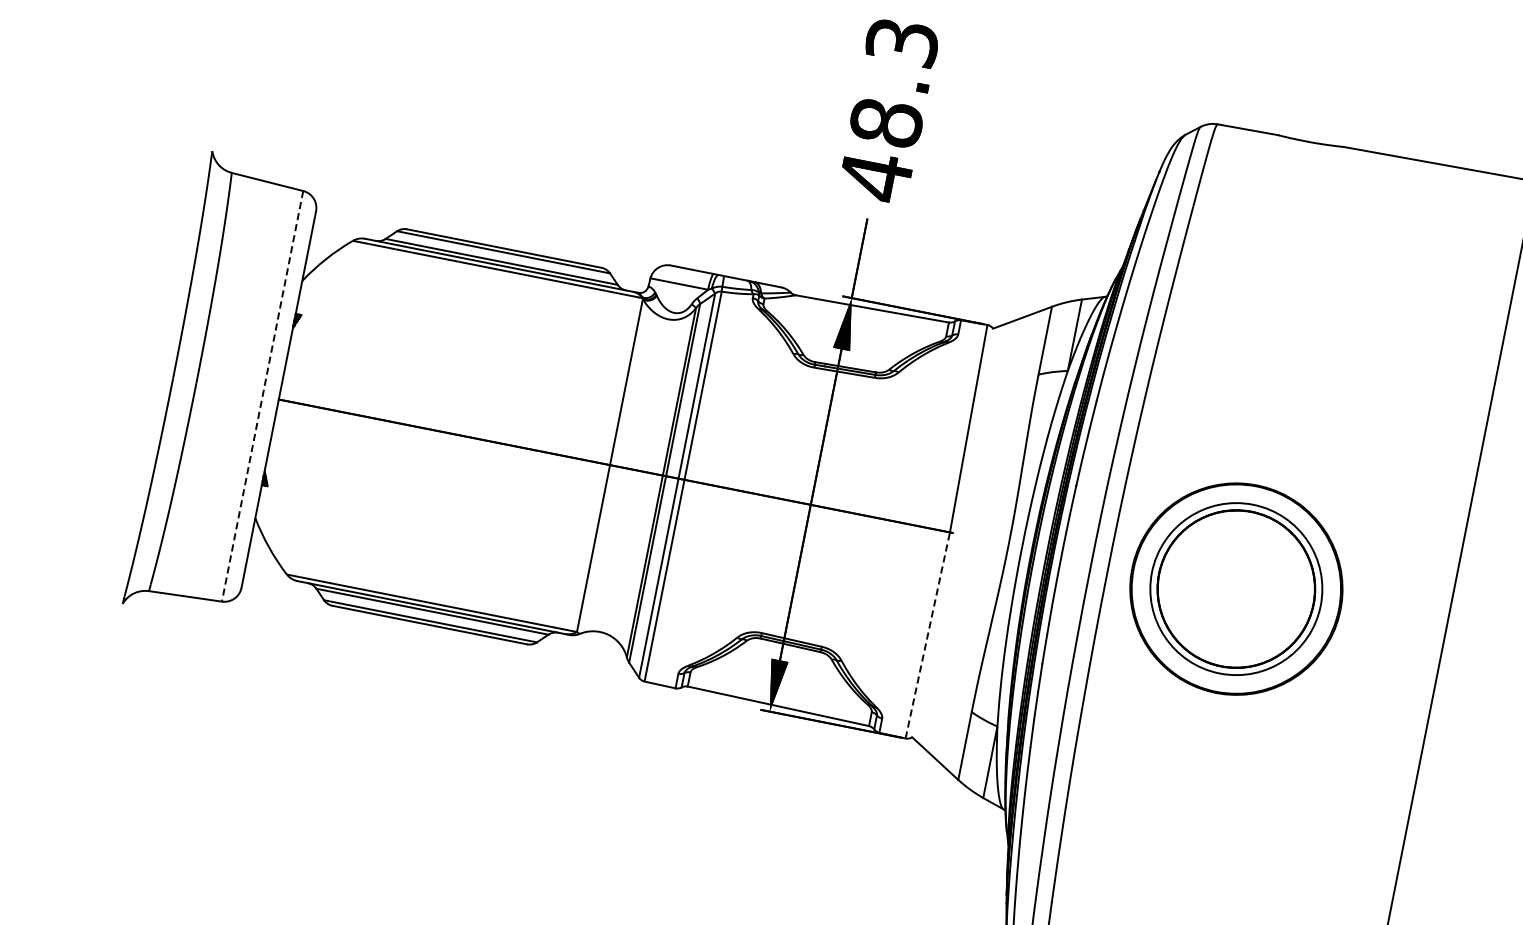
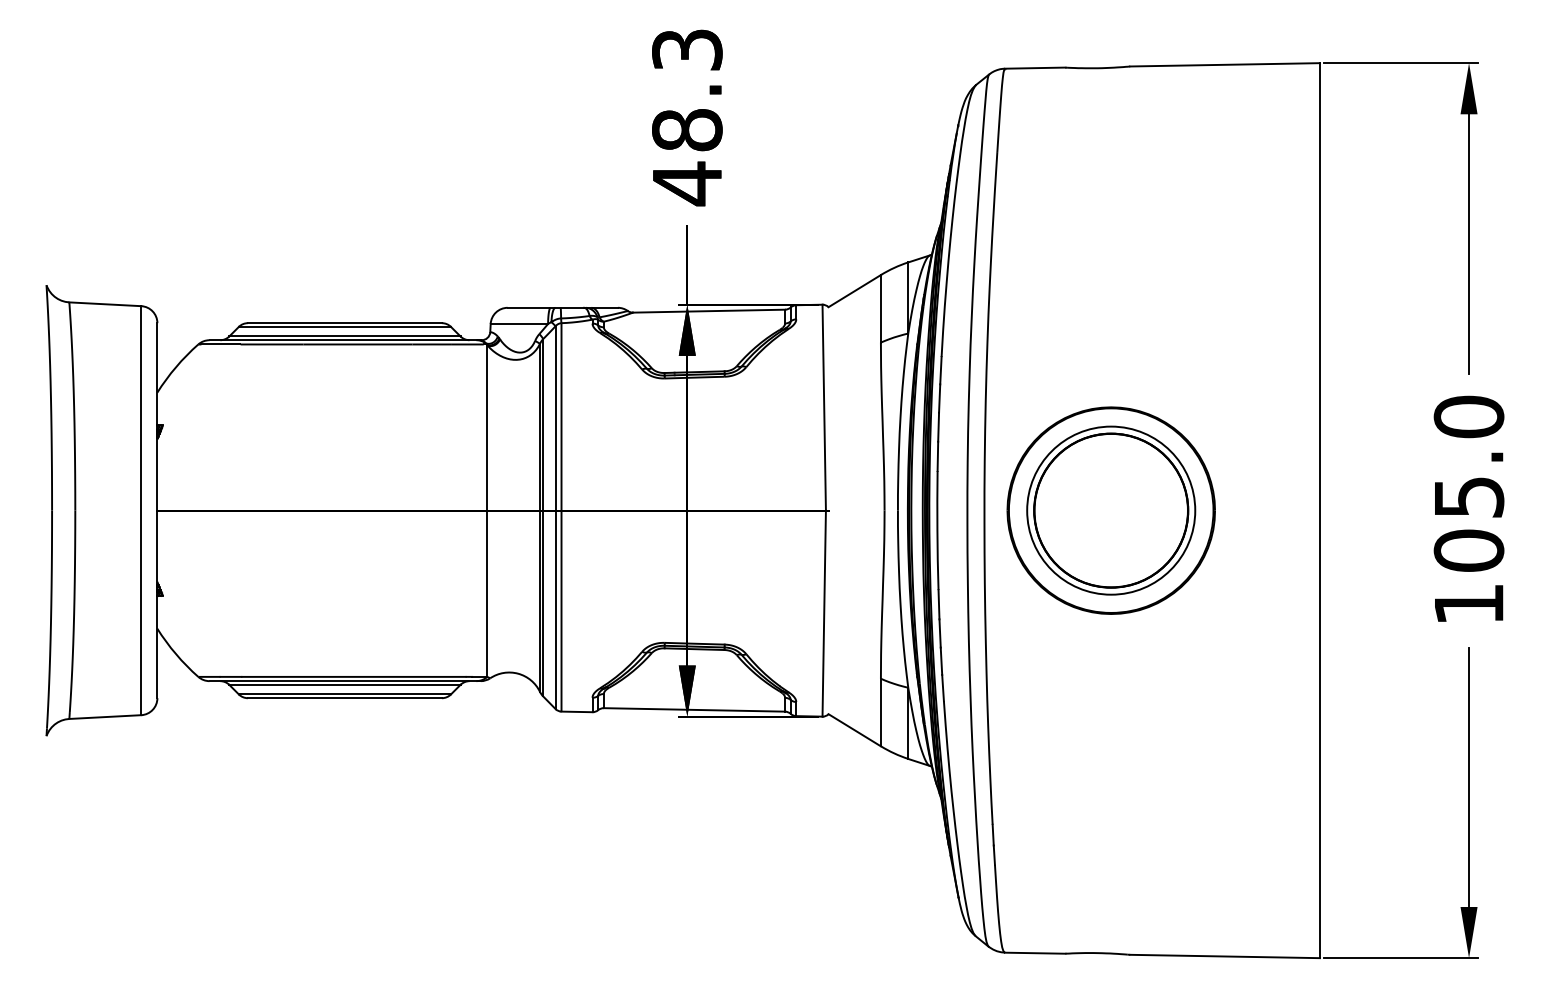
line: (262, 396) -> (141, 510), dashed -> solid
line: (928, 635) -> (824, 613), dashed -> solid

